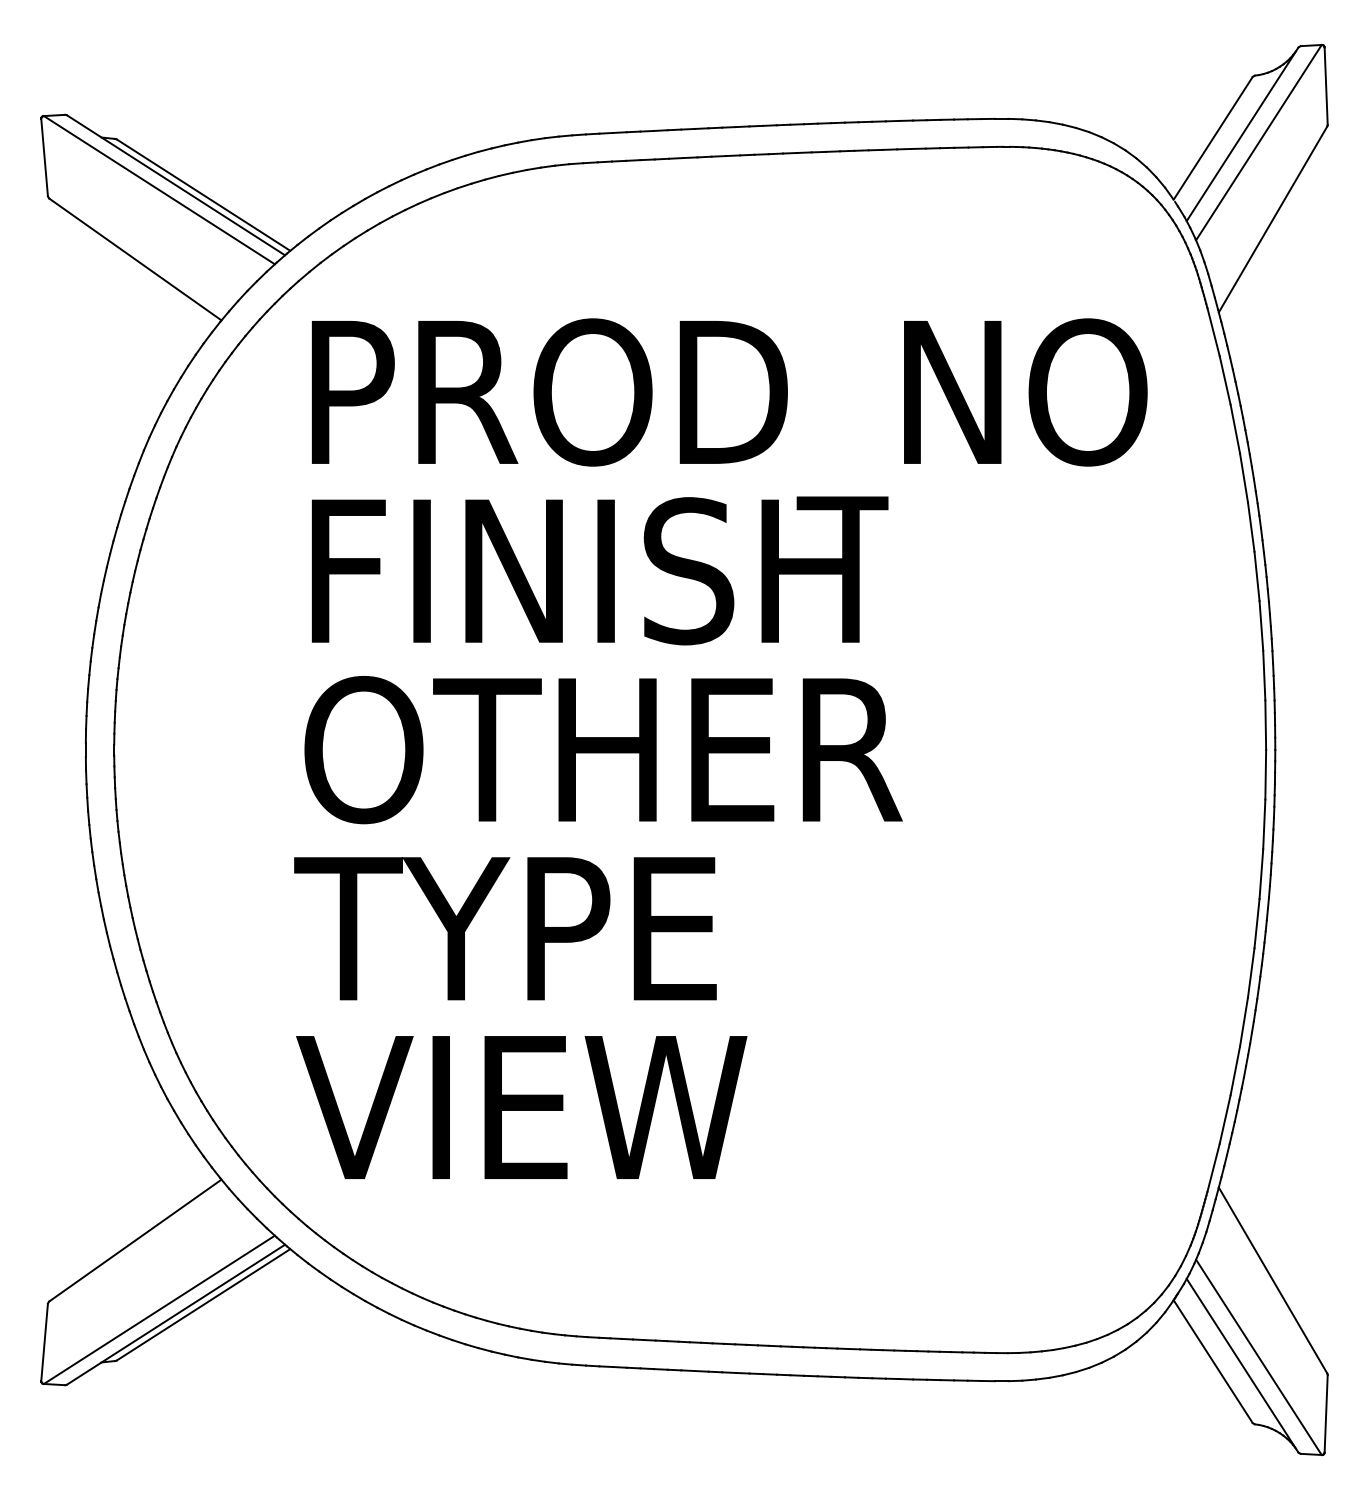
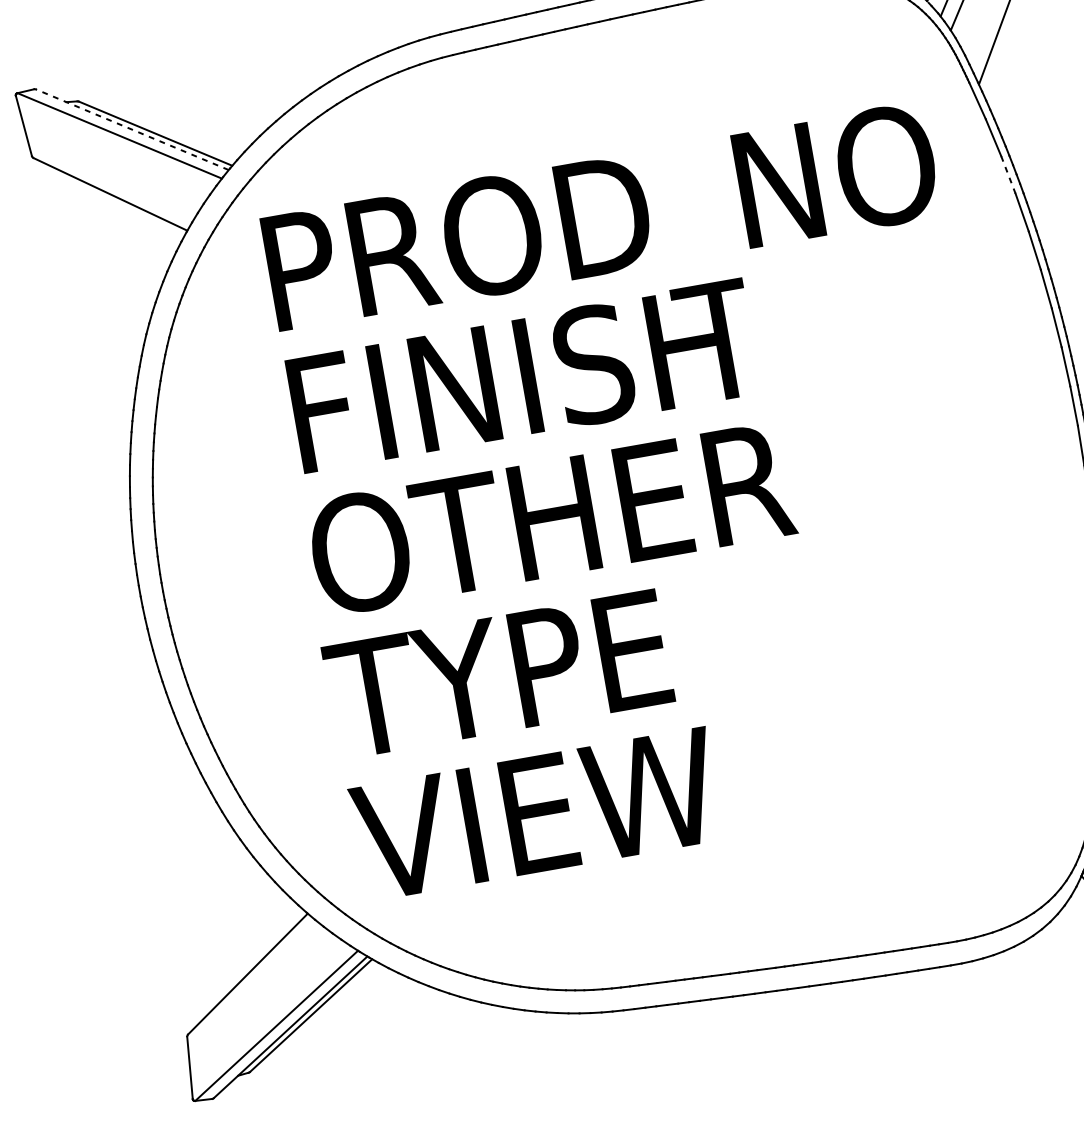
line: (176, 185) -> (132, 129), solid -> dashed
line: (1235, 429) -> (1008, 175), solid -> dashed

